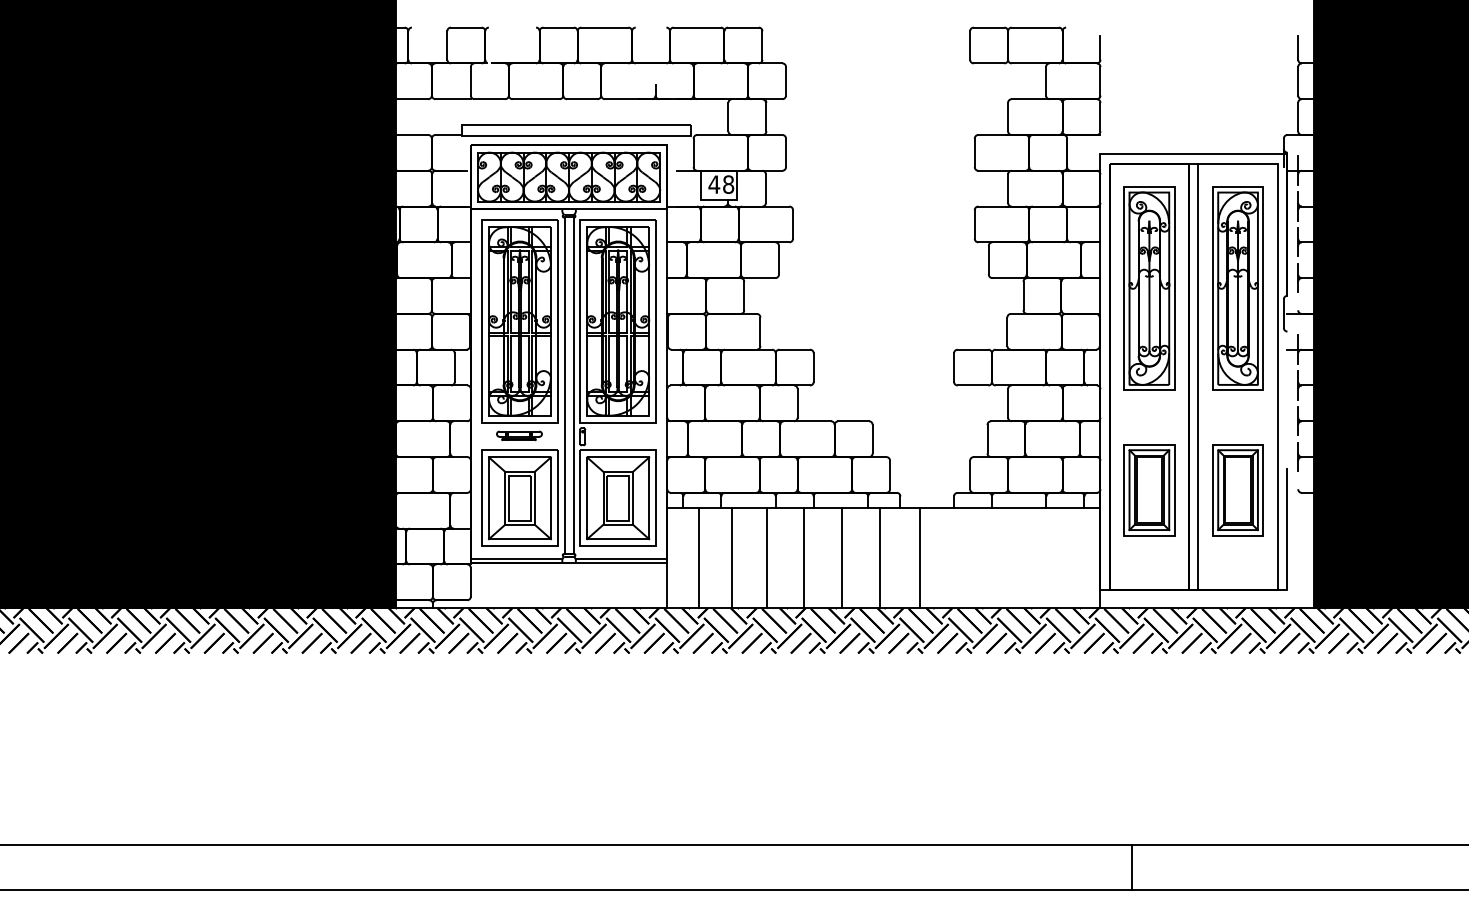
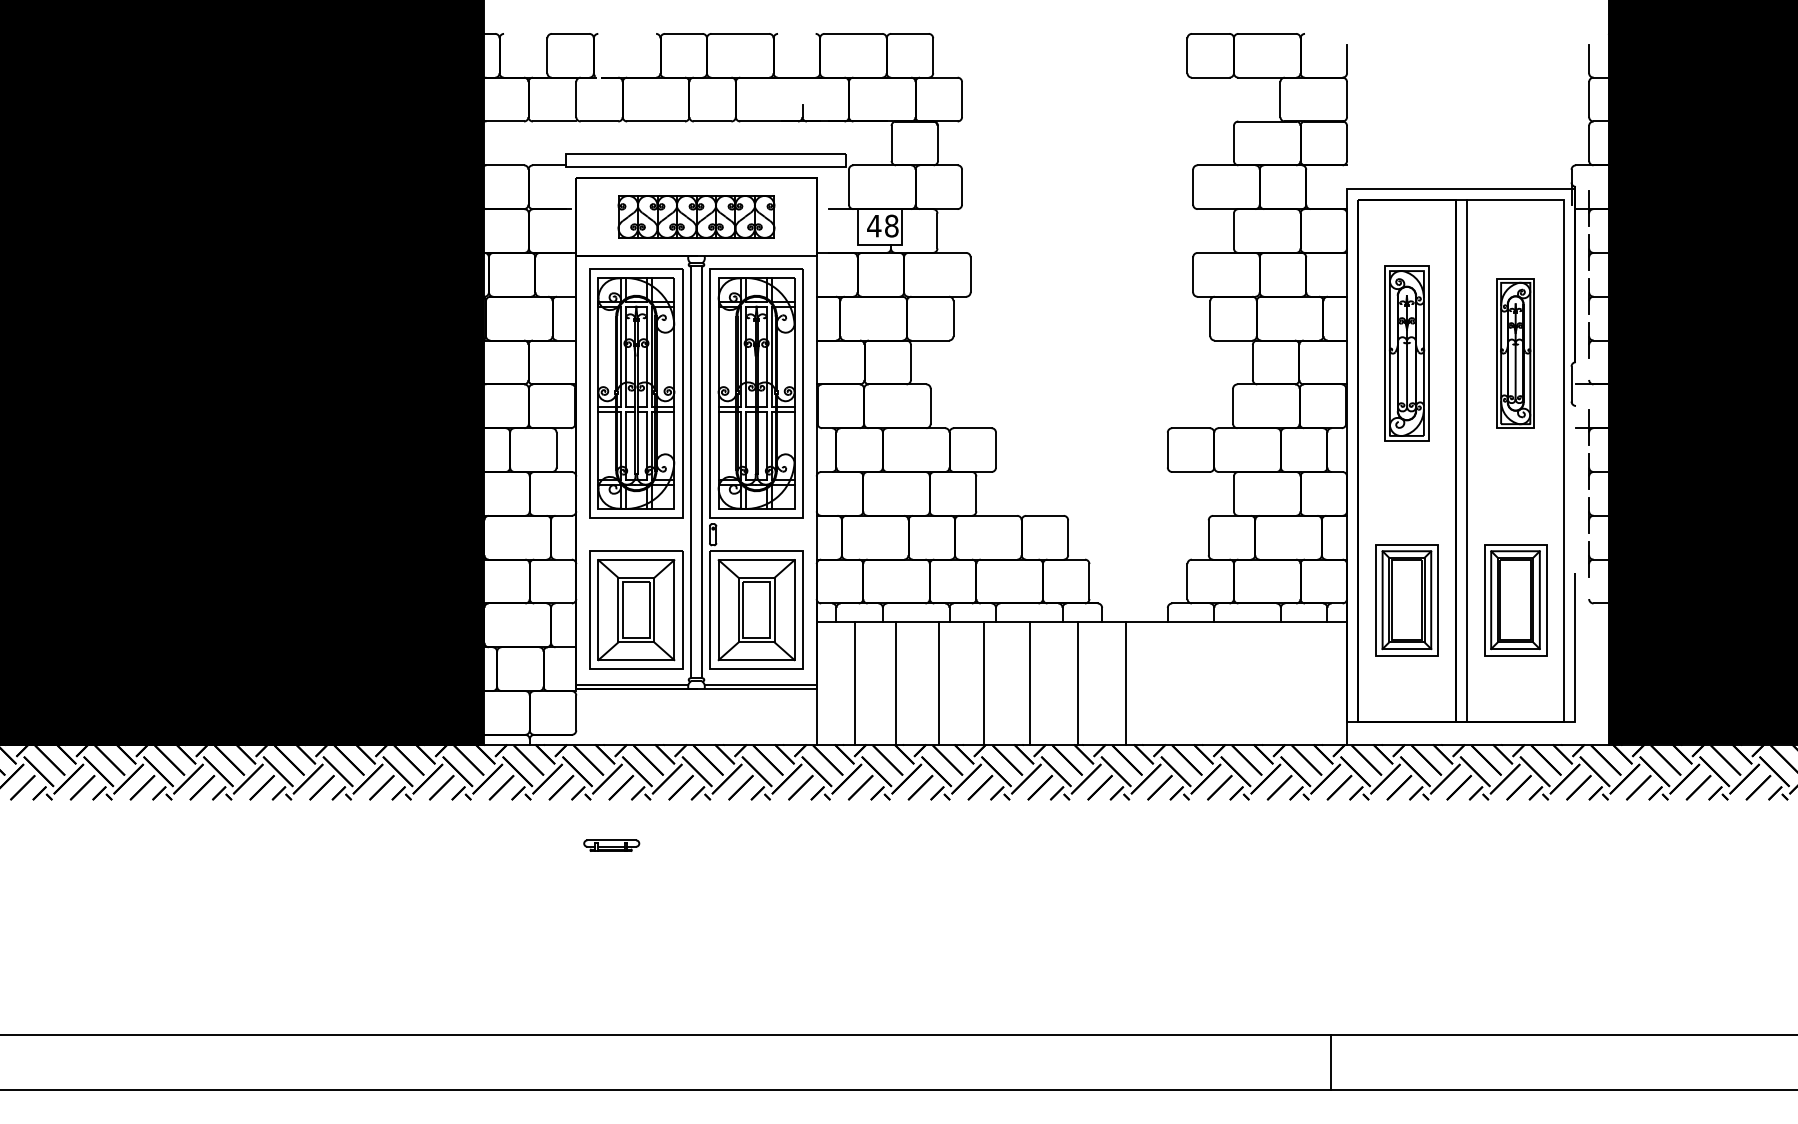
part: (569, 176) -> (696, 216), size x0.7
part: (1149, 288) -> (1406, 353), size x0.7
part: (1238, 288) -> (1515, 353), size x0.6
part: (519, 435) -> (611, 845), moved
line: (1131, 867) -> (1331, 1062), moved

